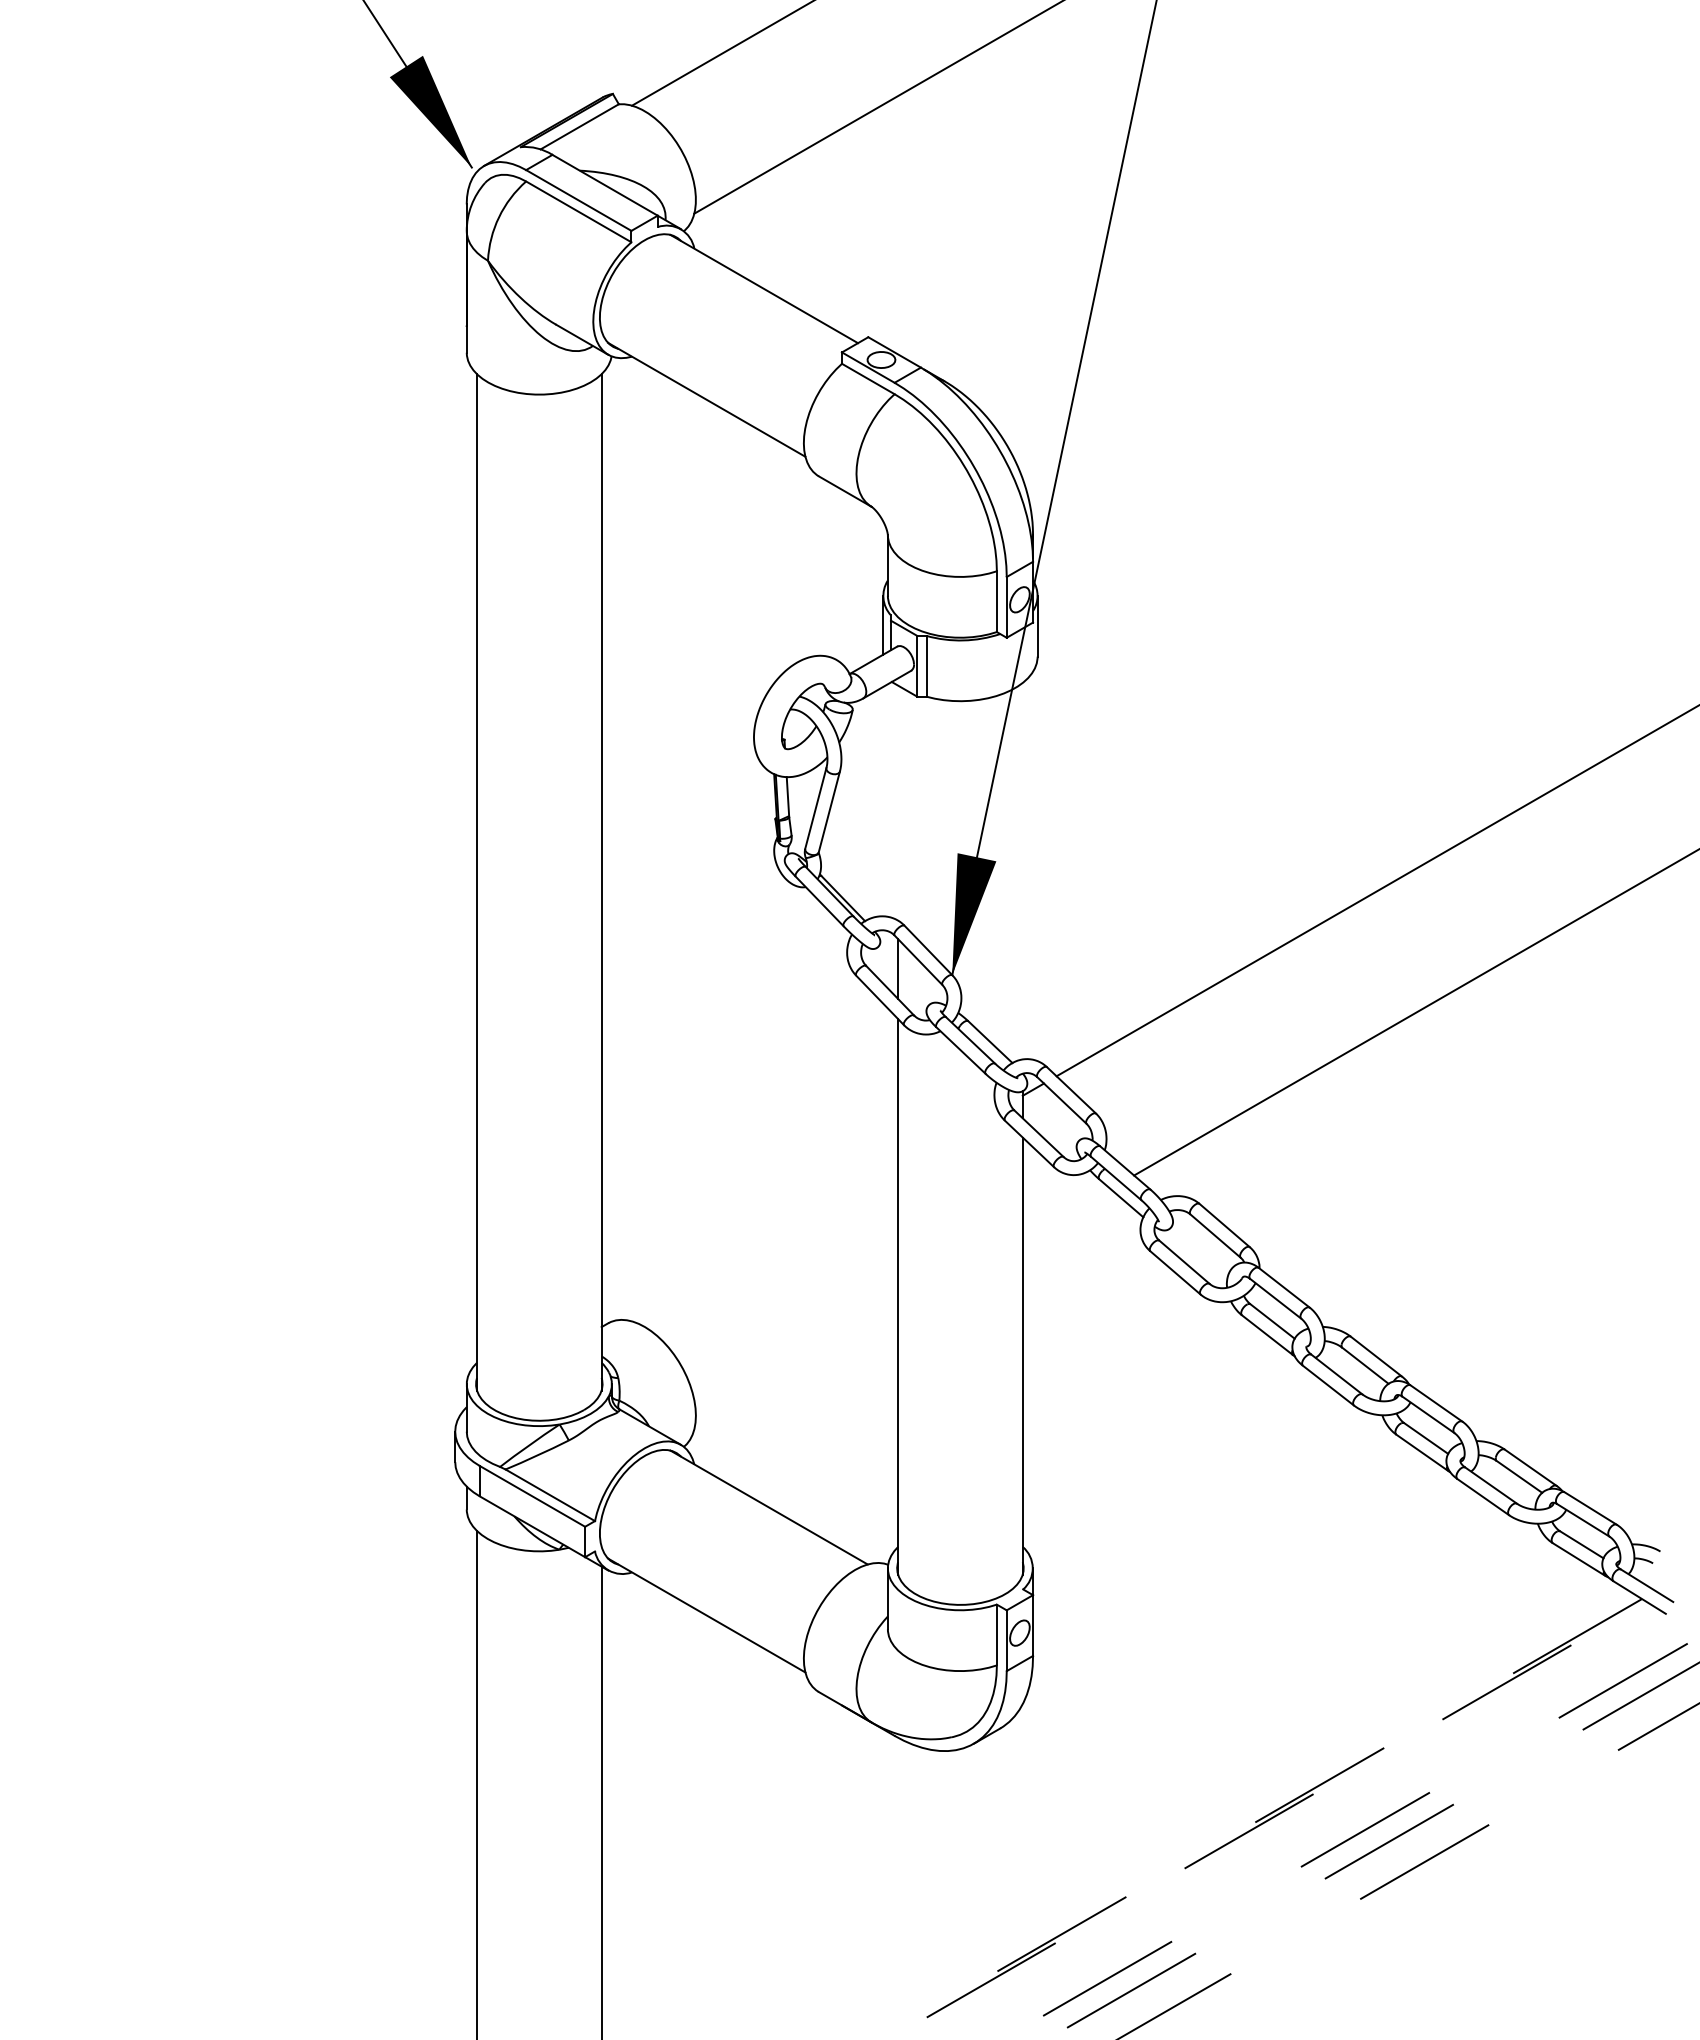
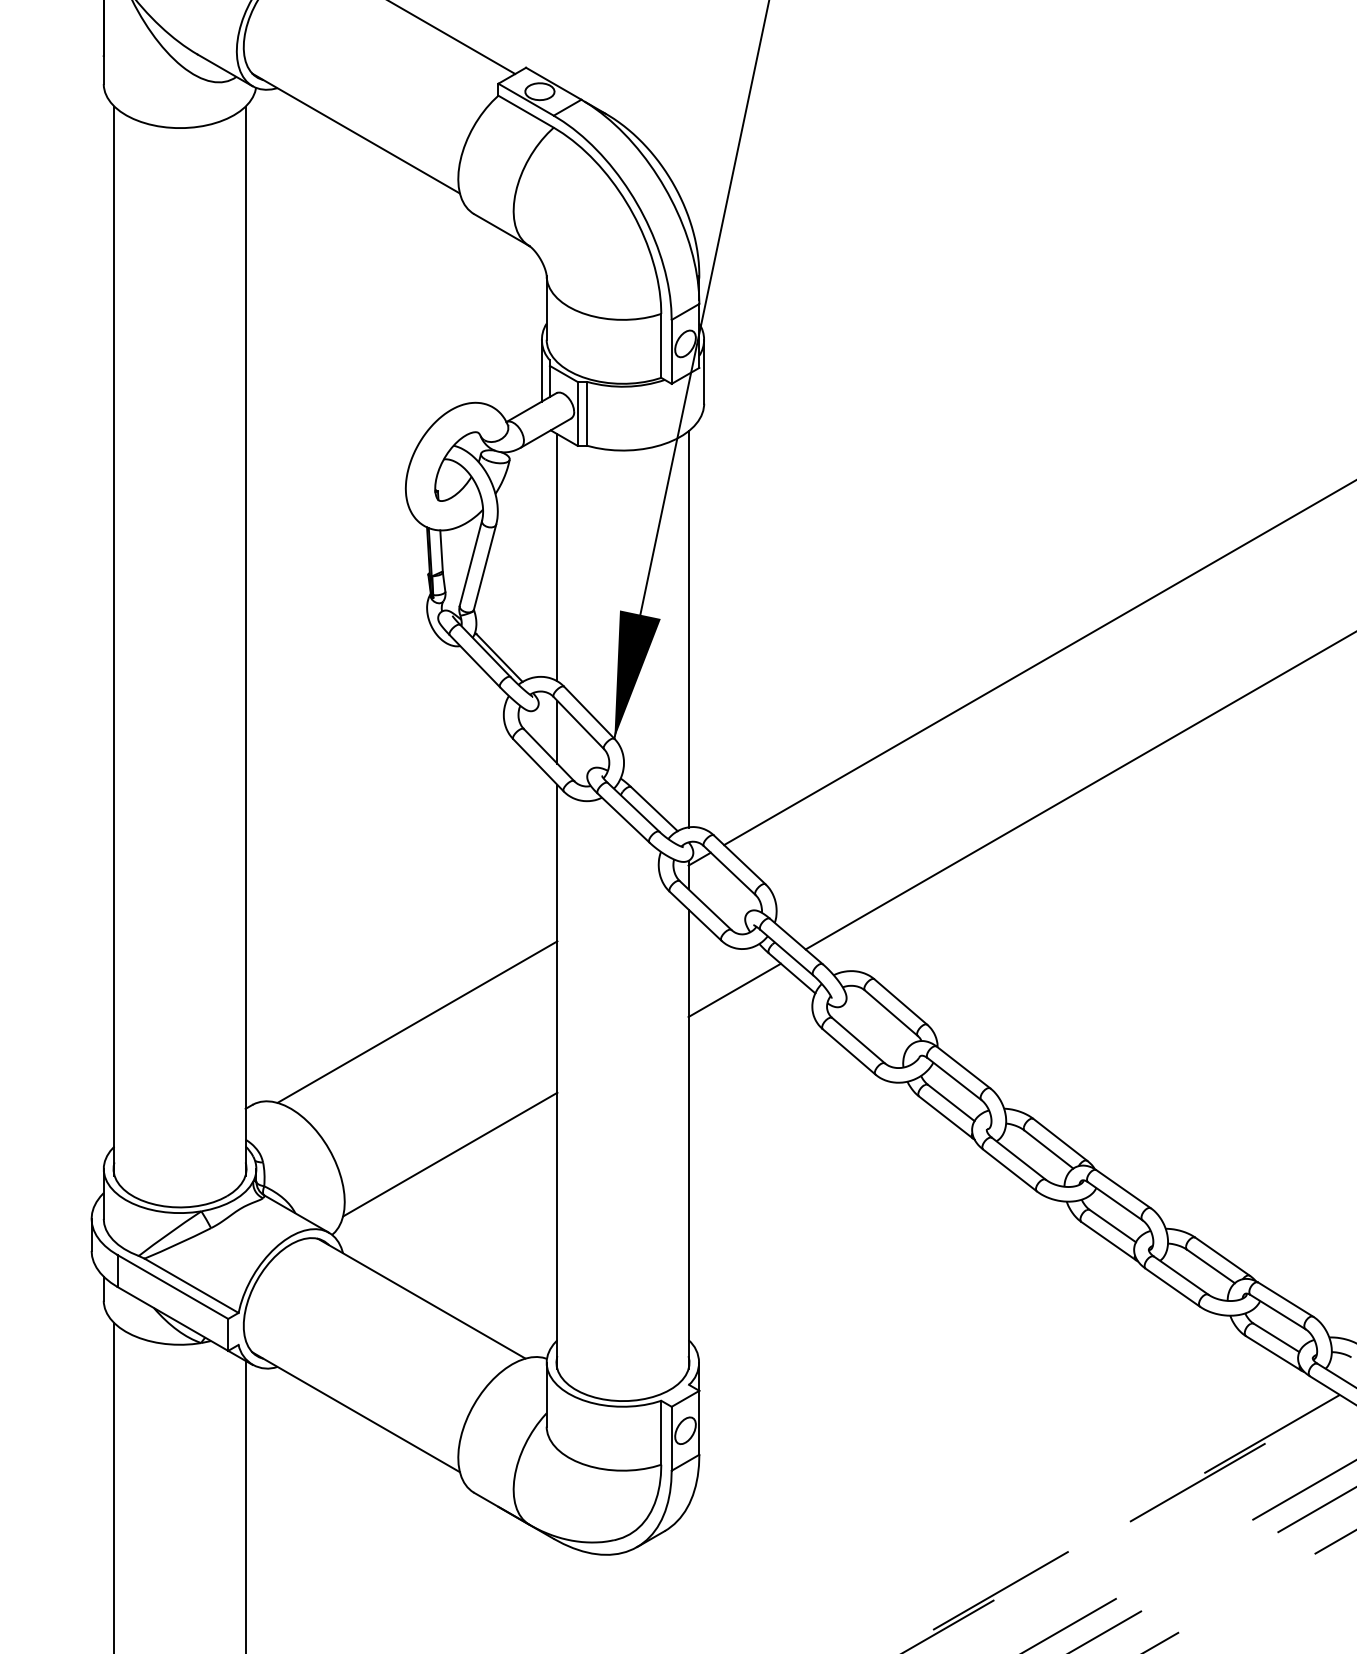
line: (898, 802) -> (557, 557), added
line: (1022, 870) -> (688, 628), added
line: (1066, 1214) -> (734, 990), added
line: (765, 1244) -> (417, 1022), added
line: (796, 1370) -> (450, 1154), added

